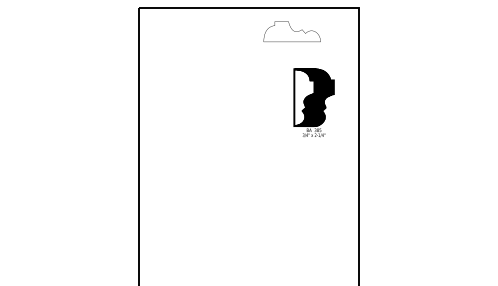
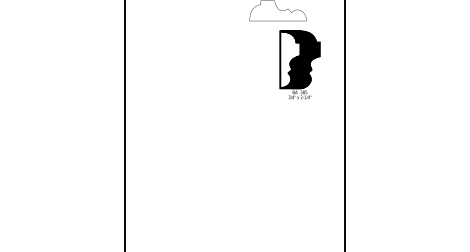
part: (313, 102) -> (299, 64), moved

